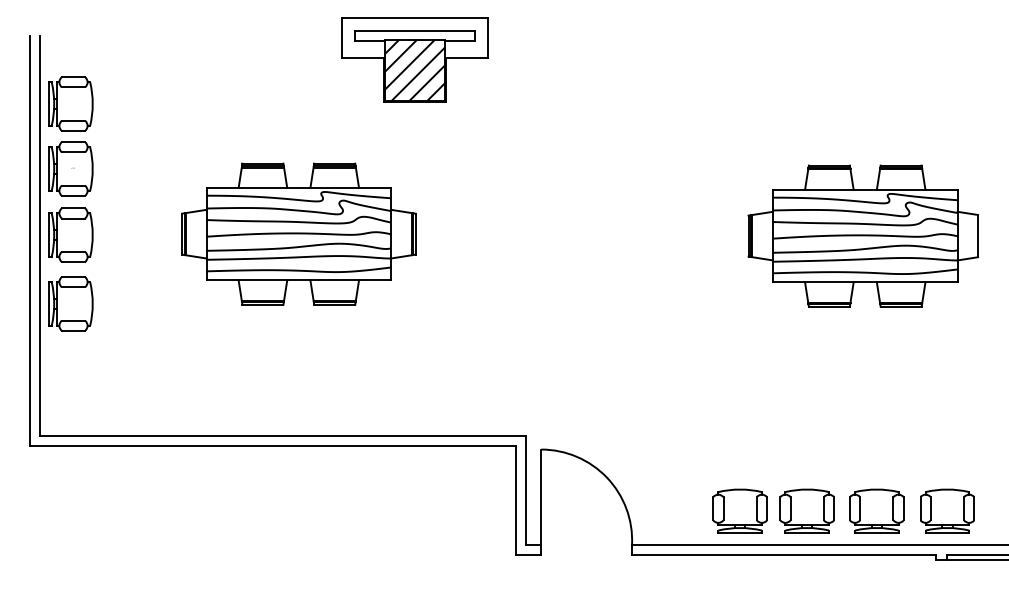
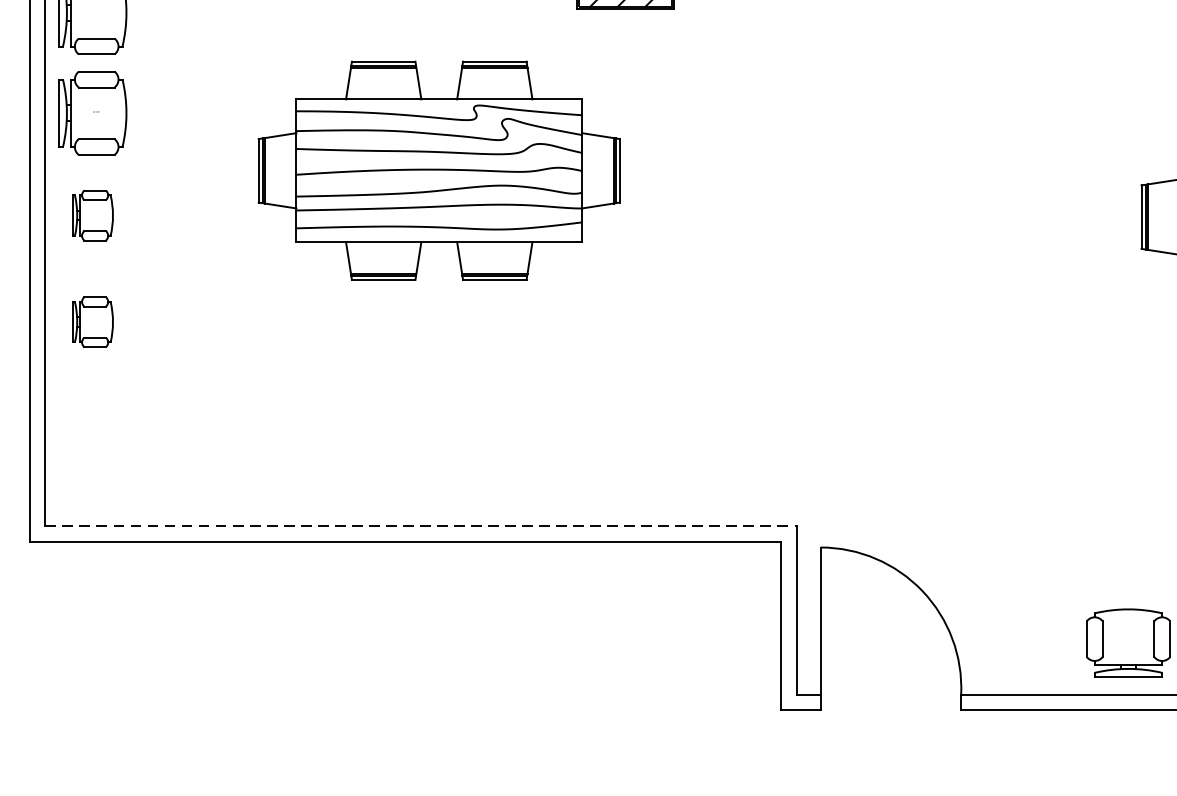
part: (298, 233) -> (438, 169), moved
part: (70, 234) -> (92, 214), size x0.6
part: (70, 303) -> (92, 321), size x0.6
line: (283, 435) -> (421, 525), solid -> dashed

